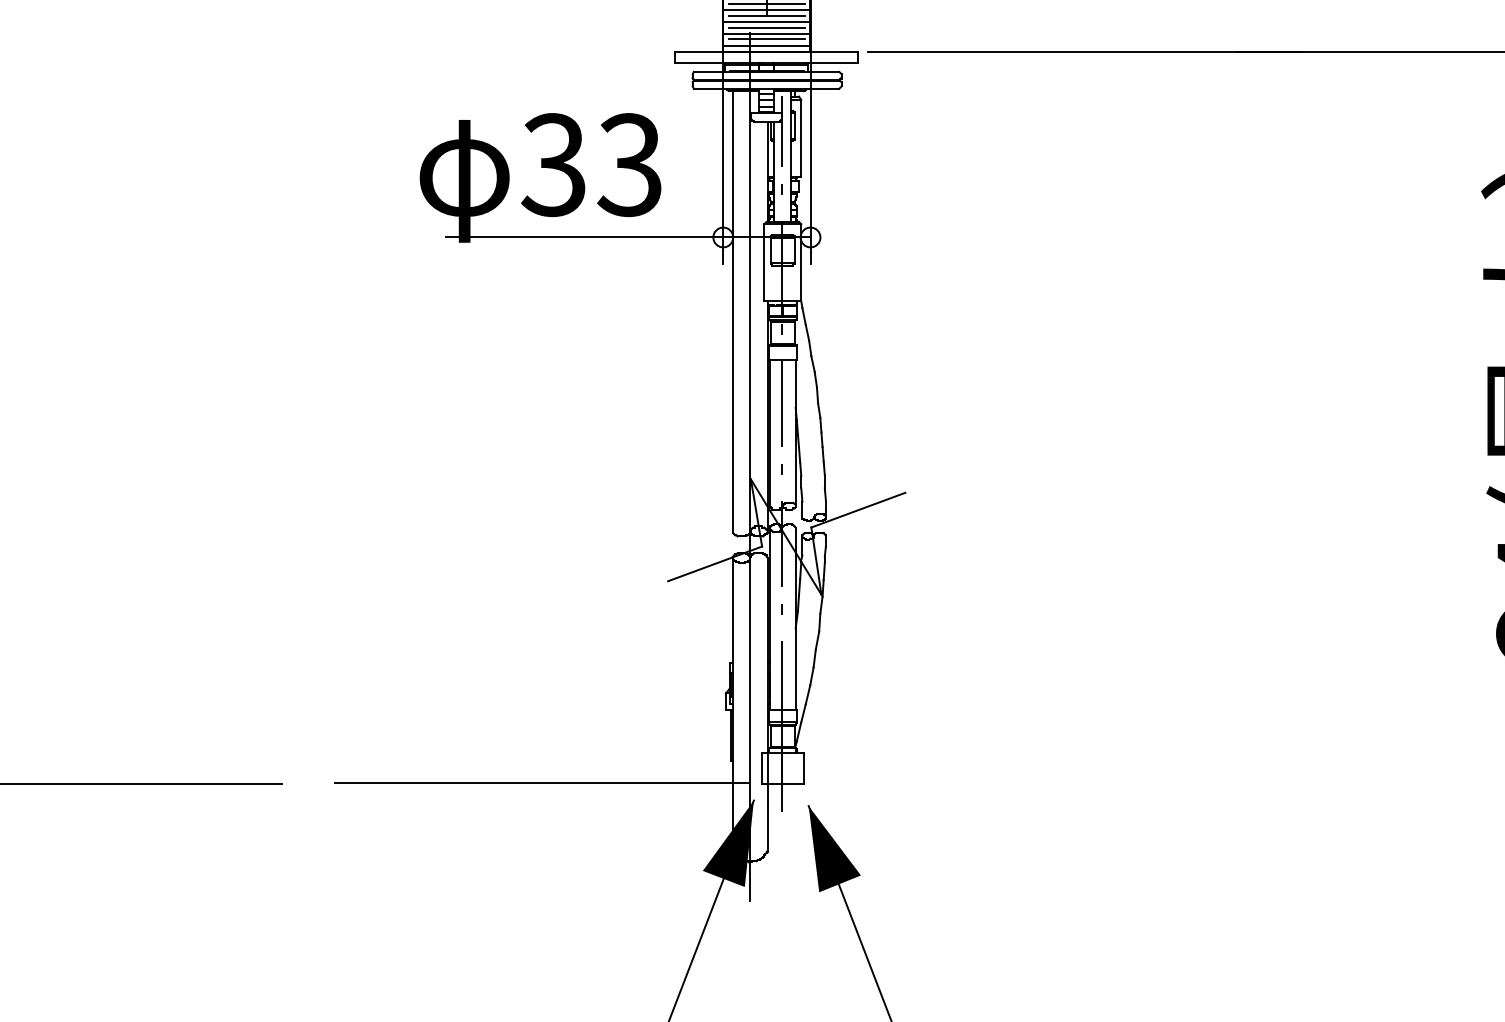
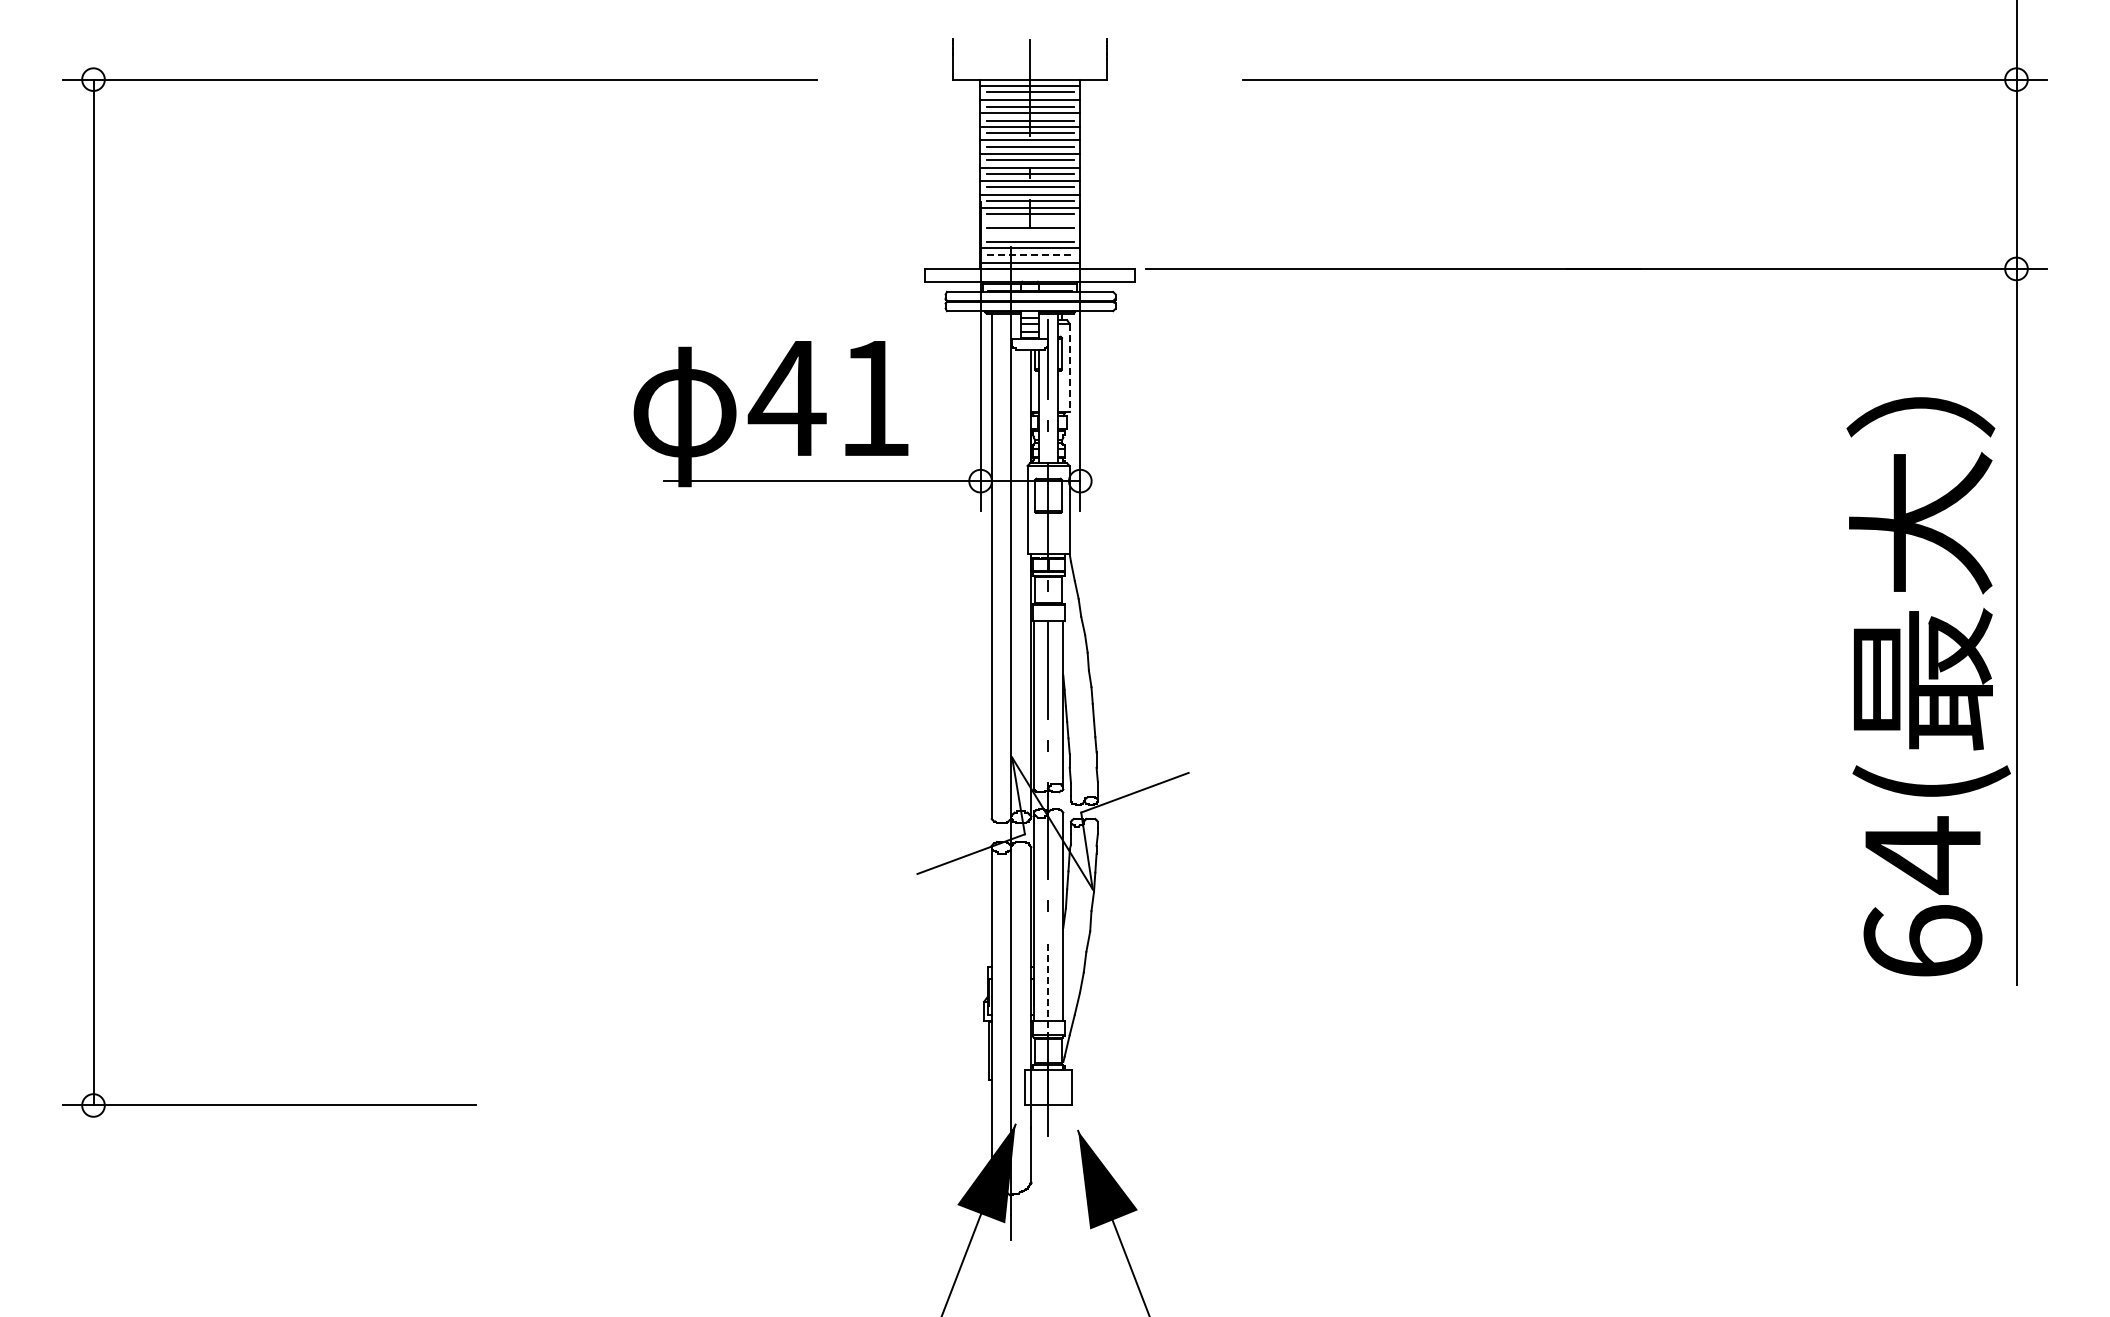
line: (766, 10) -> (1029, 221), removed
line: (766, 21) -> (1029, 234), removed
line: (766, 39) -> (1030, 254), solid -> dashed
line: (801, 138) -> (1069, 368), solid -> dashed
text: (590, 165) -> (828, 398), 33 -> 41
line: (781, 684) -> (1047, 991), solid -> dashed
line: (541, 782) -> (772, 1104), removed

